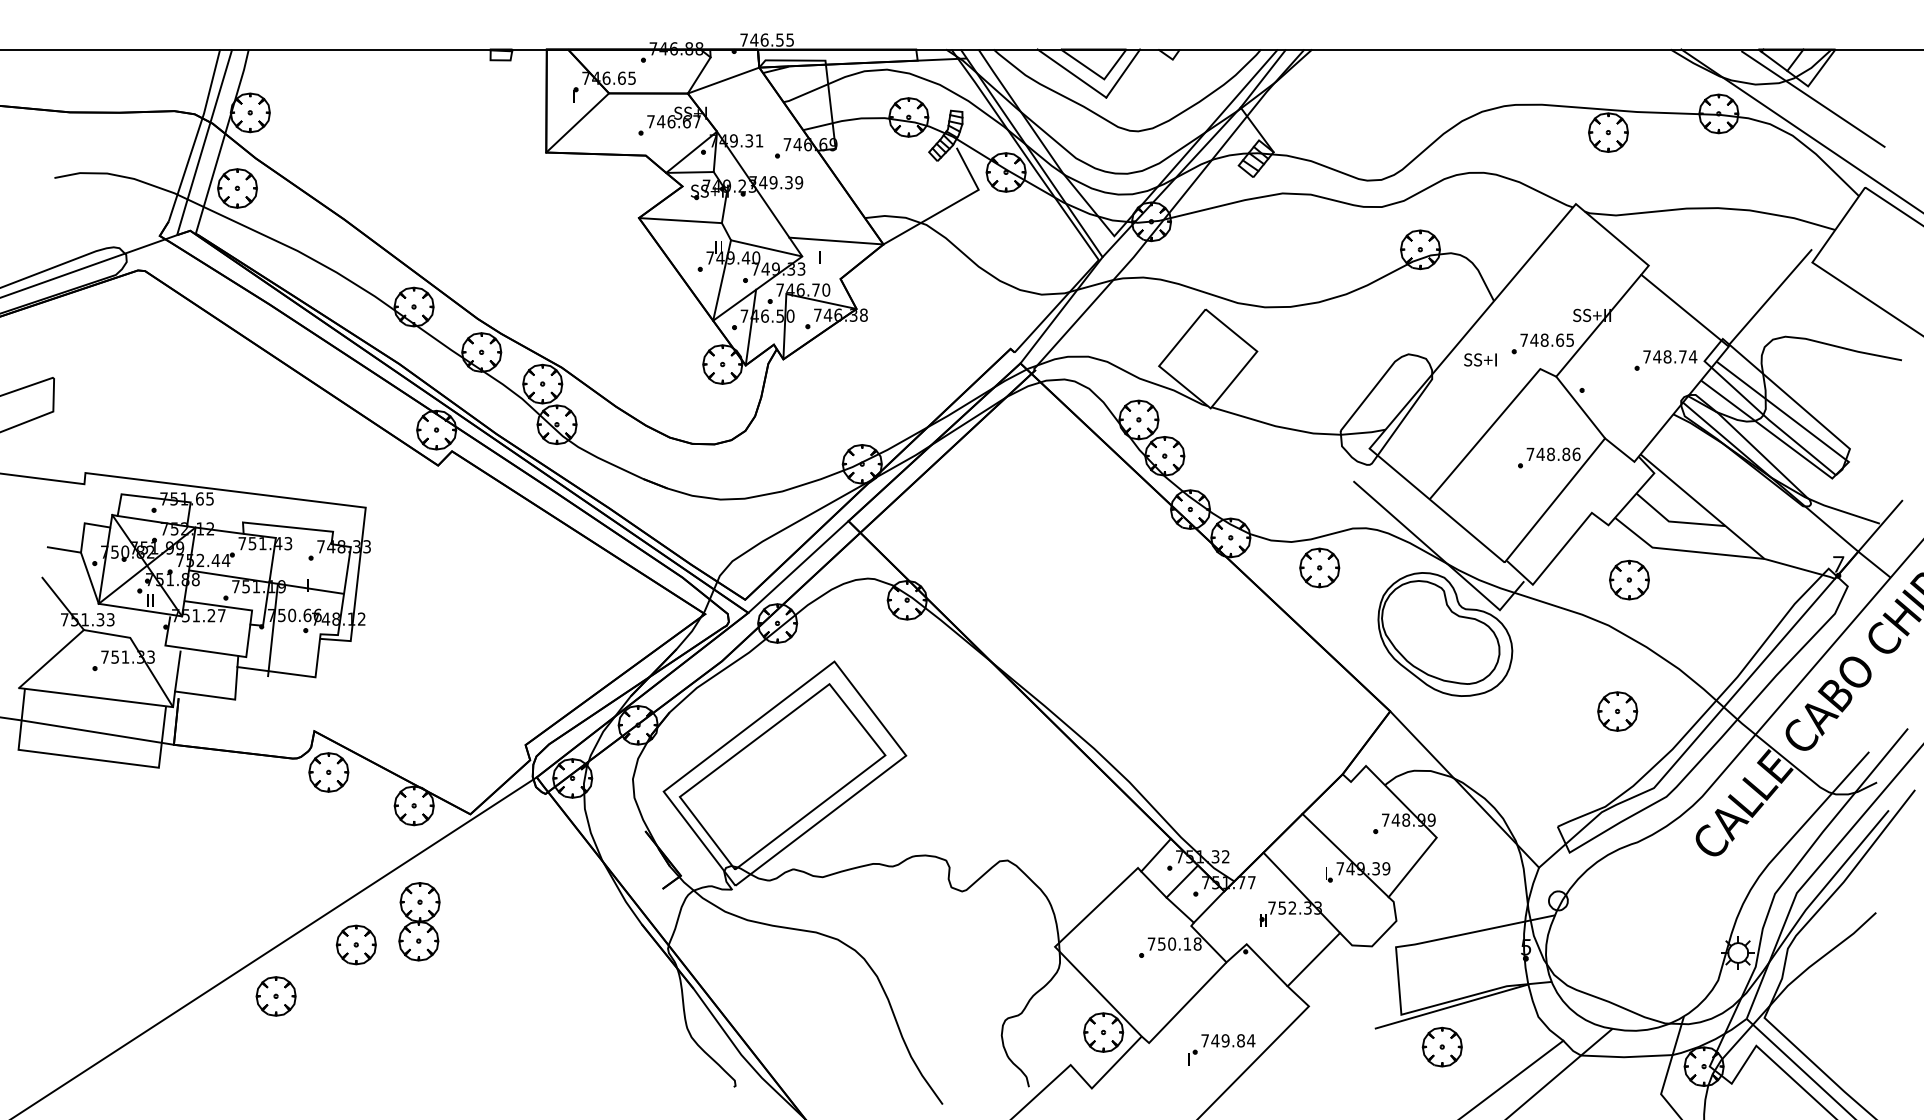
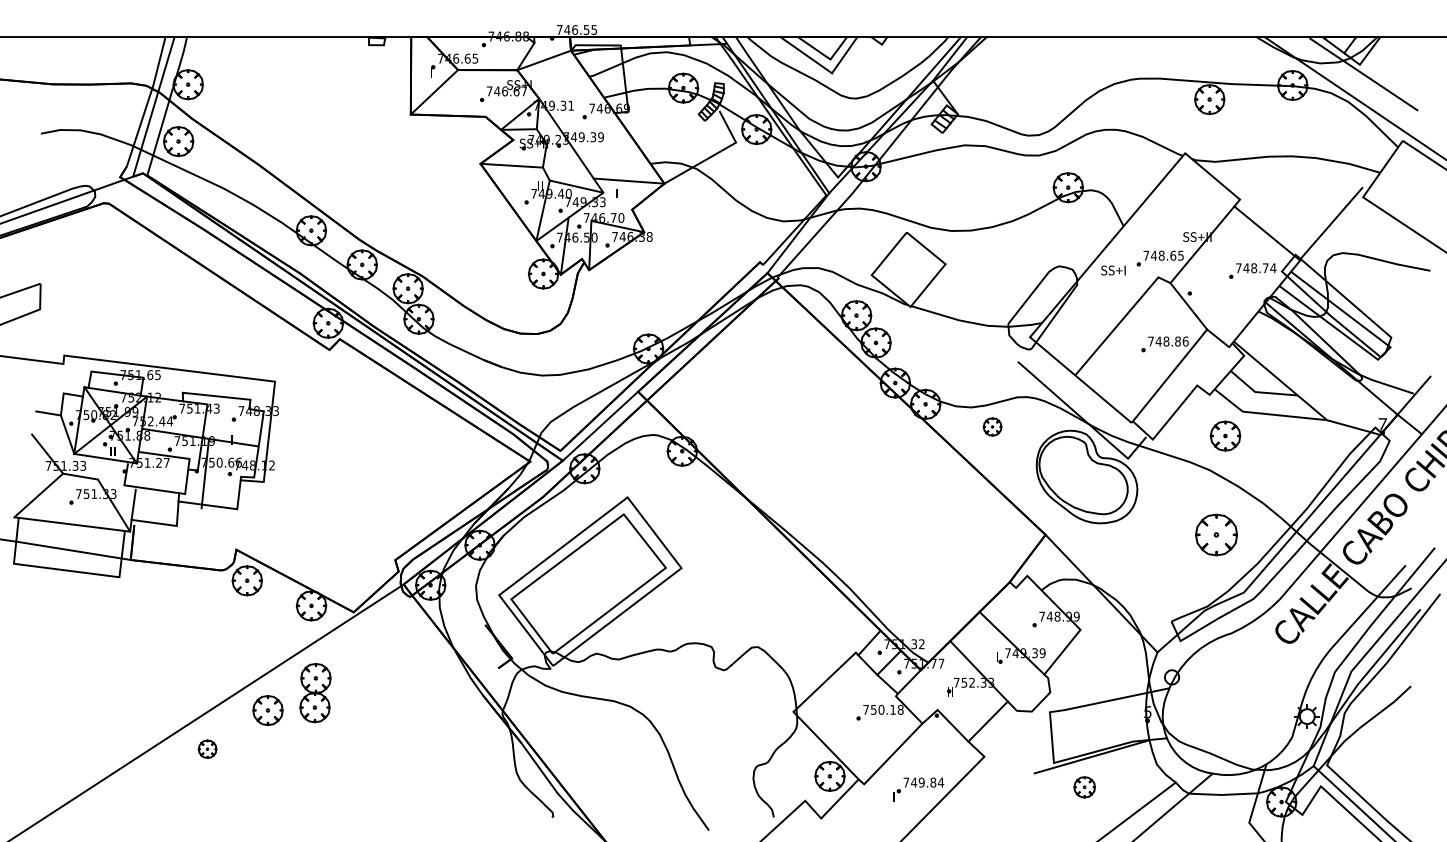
part: (1319, 567) -> (992, 426), size x0.6
part: (1617, 711) -> (1216, 534), size x1.4
part: (275, 996) -> (207, 749), size x0.6
part: (1441, 1046) -> (1084, 786), size x0.7

